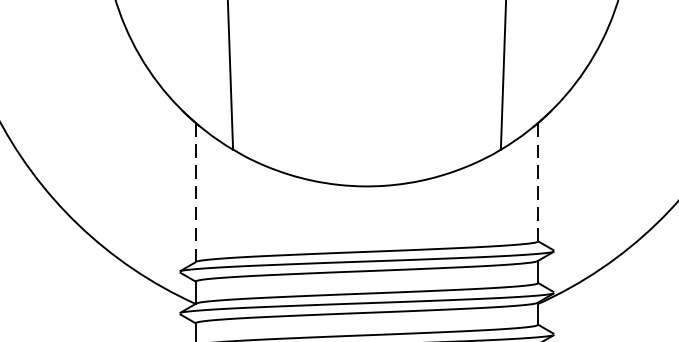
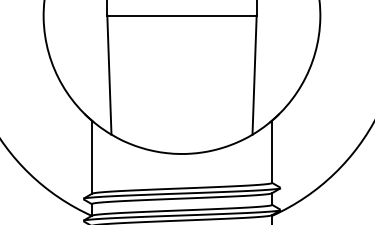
line: (538, 181) -> (272, 151), dashed -> solid
line: (195, 193) -> (91, 157), dashed -> solid

